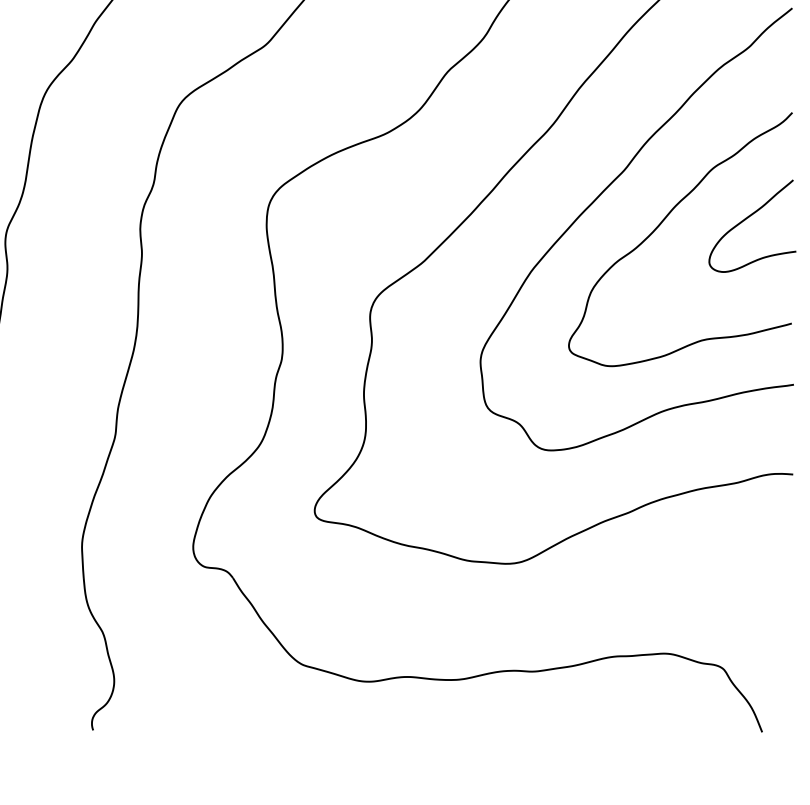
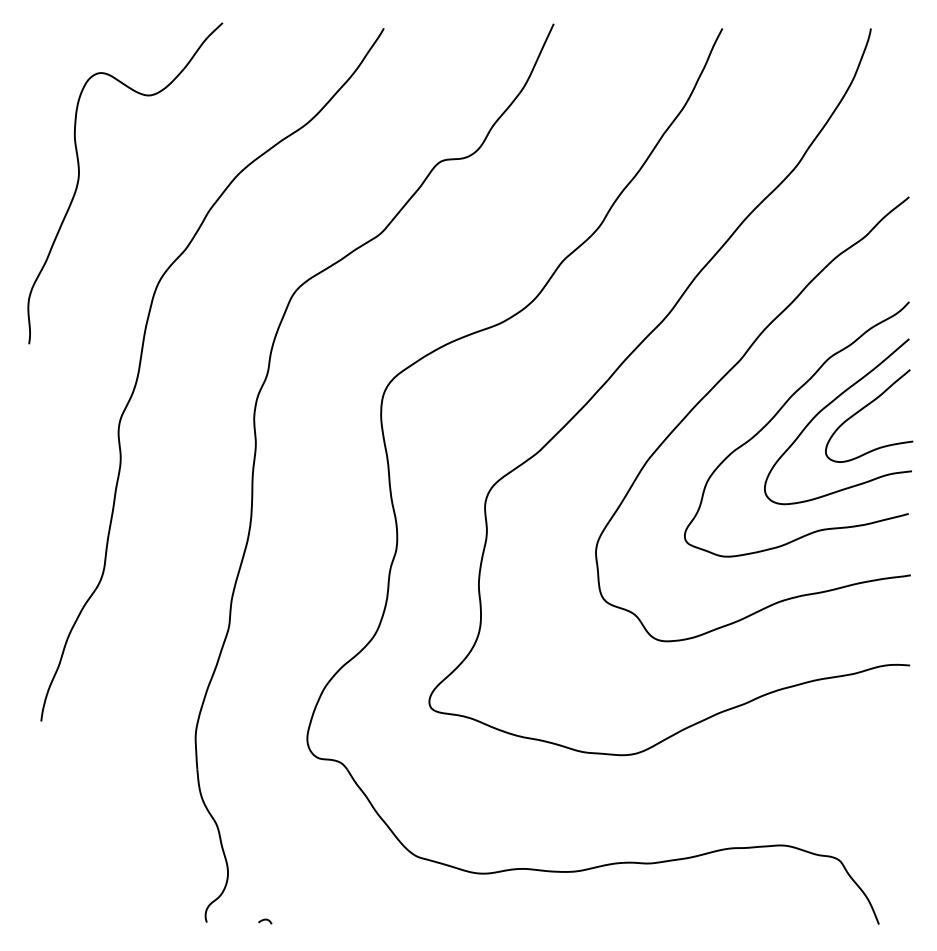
curve: (708, 218) -> (825, 408), added
curve: (151, 728) -> (265, 920), added

